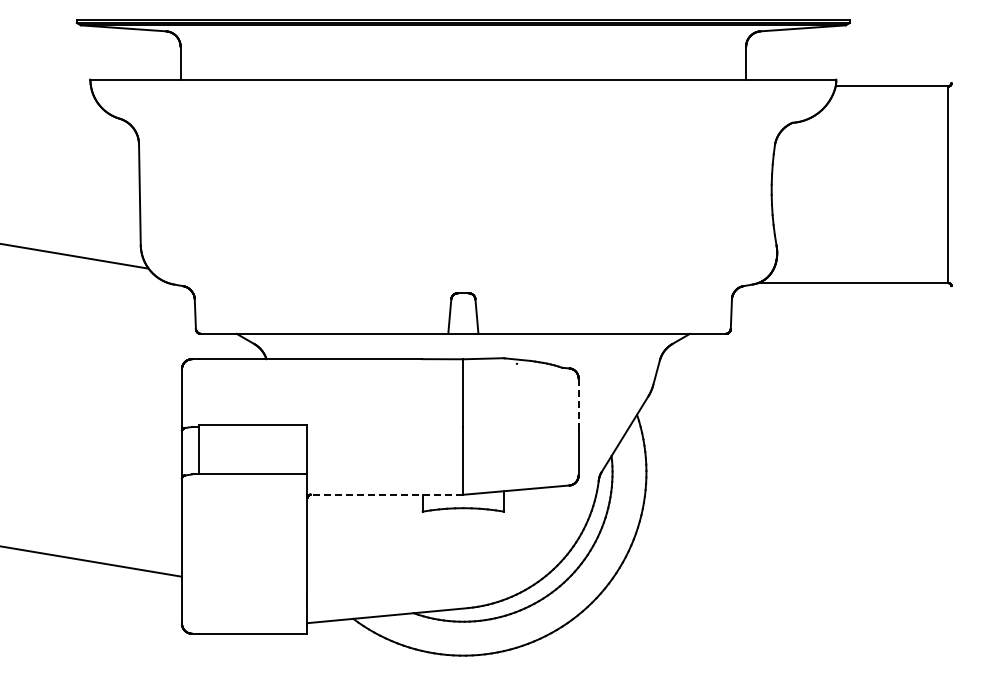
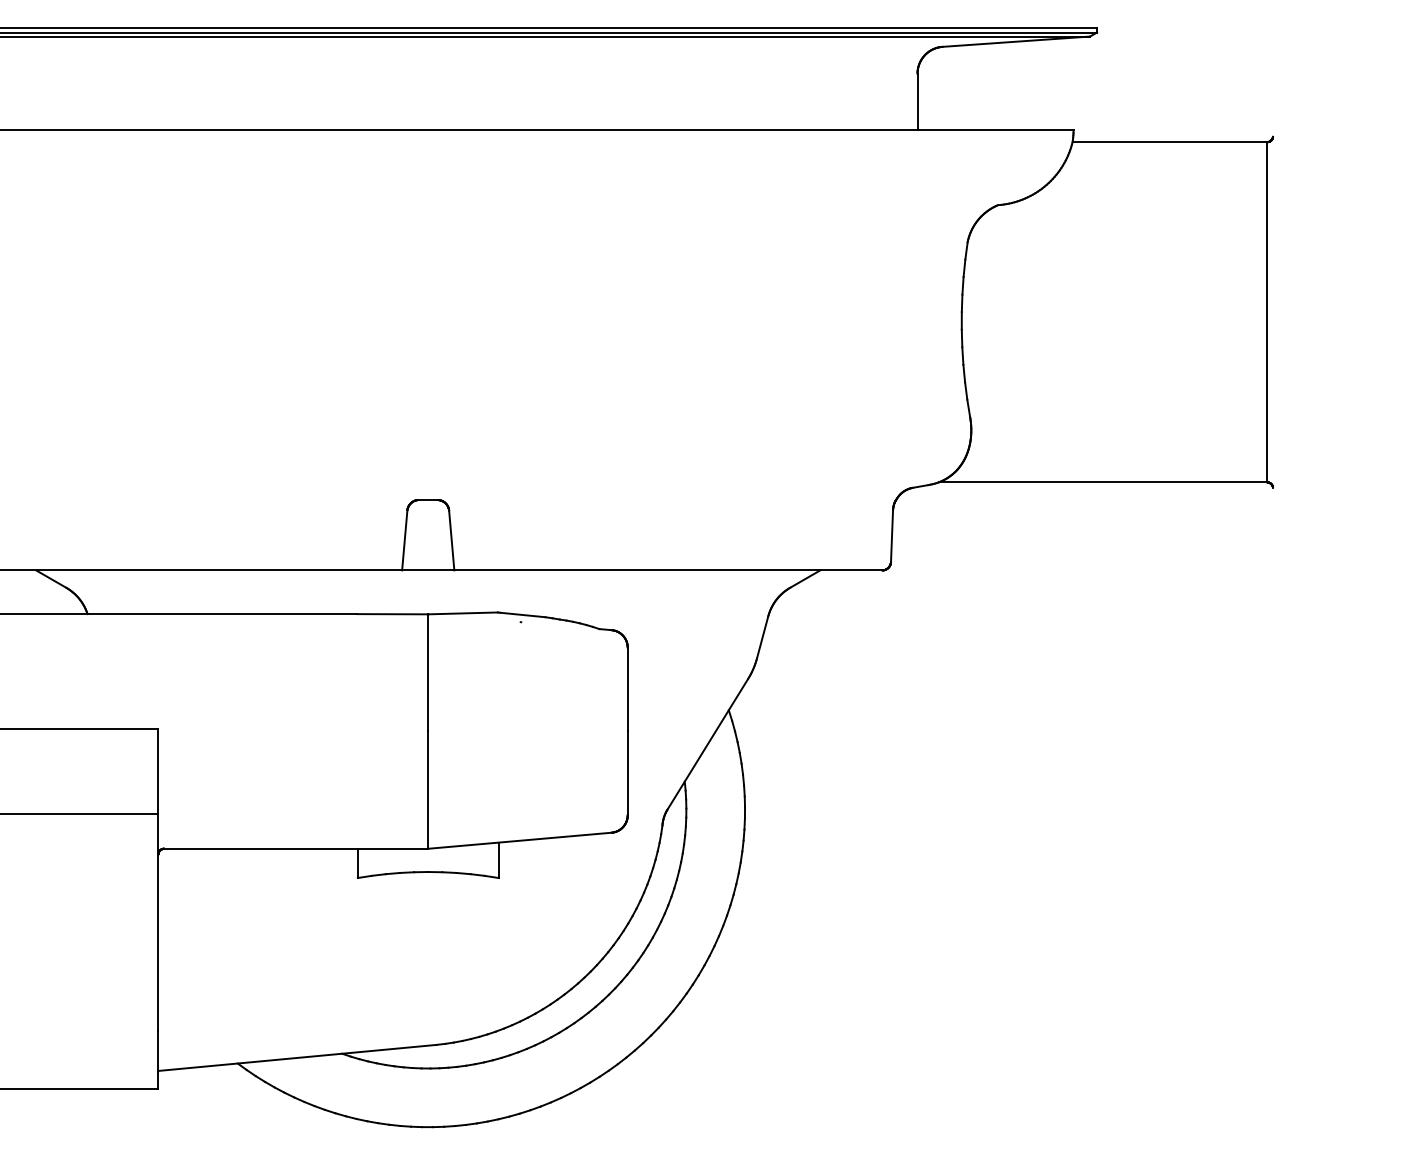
line: (578, 403) -> (627, 690), dashed -> solid
line: (386, 494) -> (295, 848), dashed -> solid

